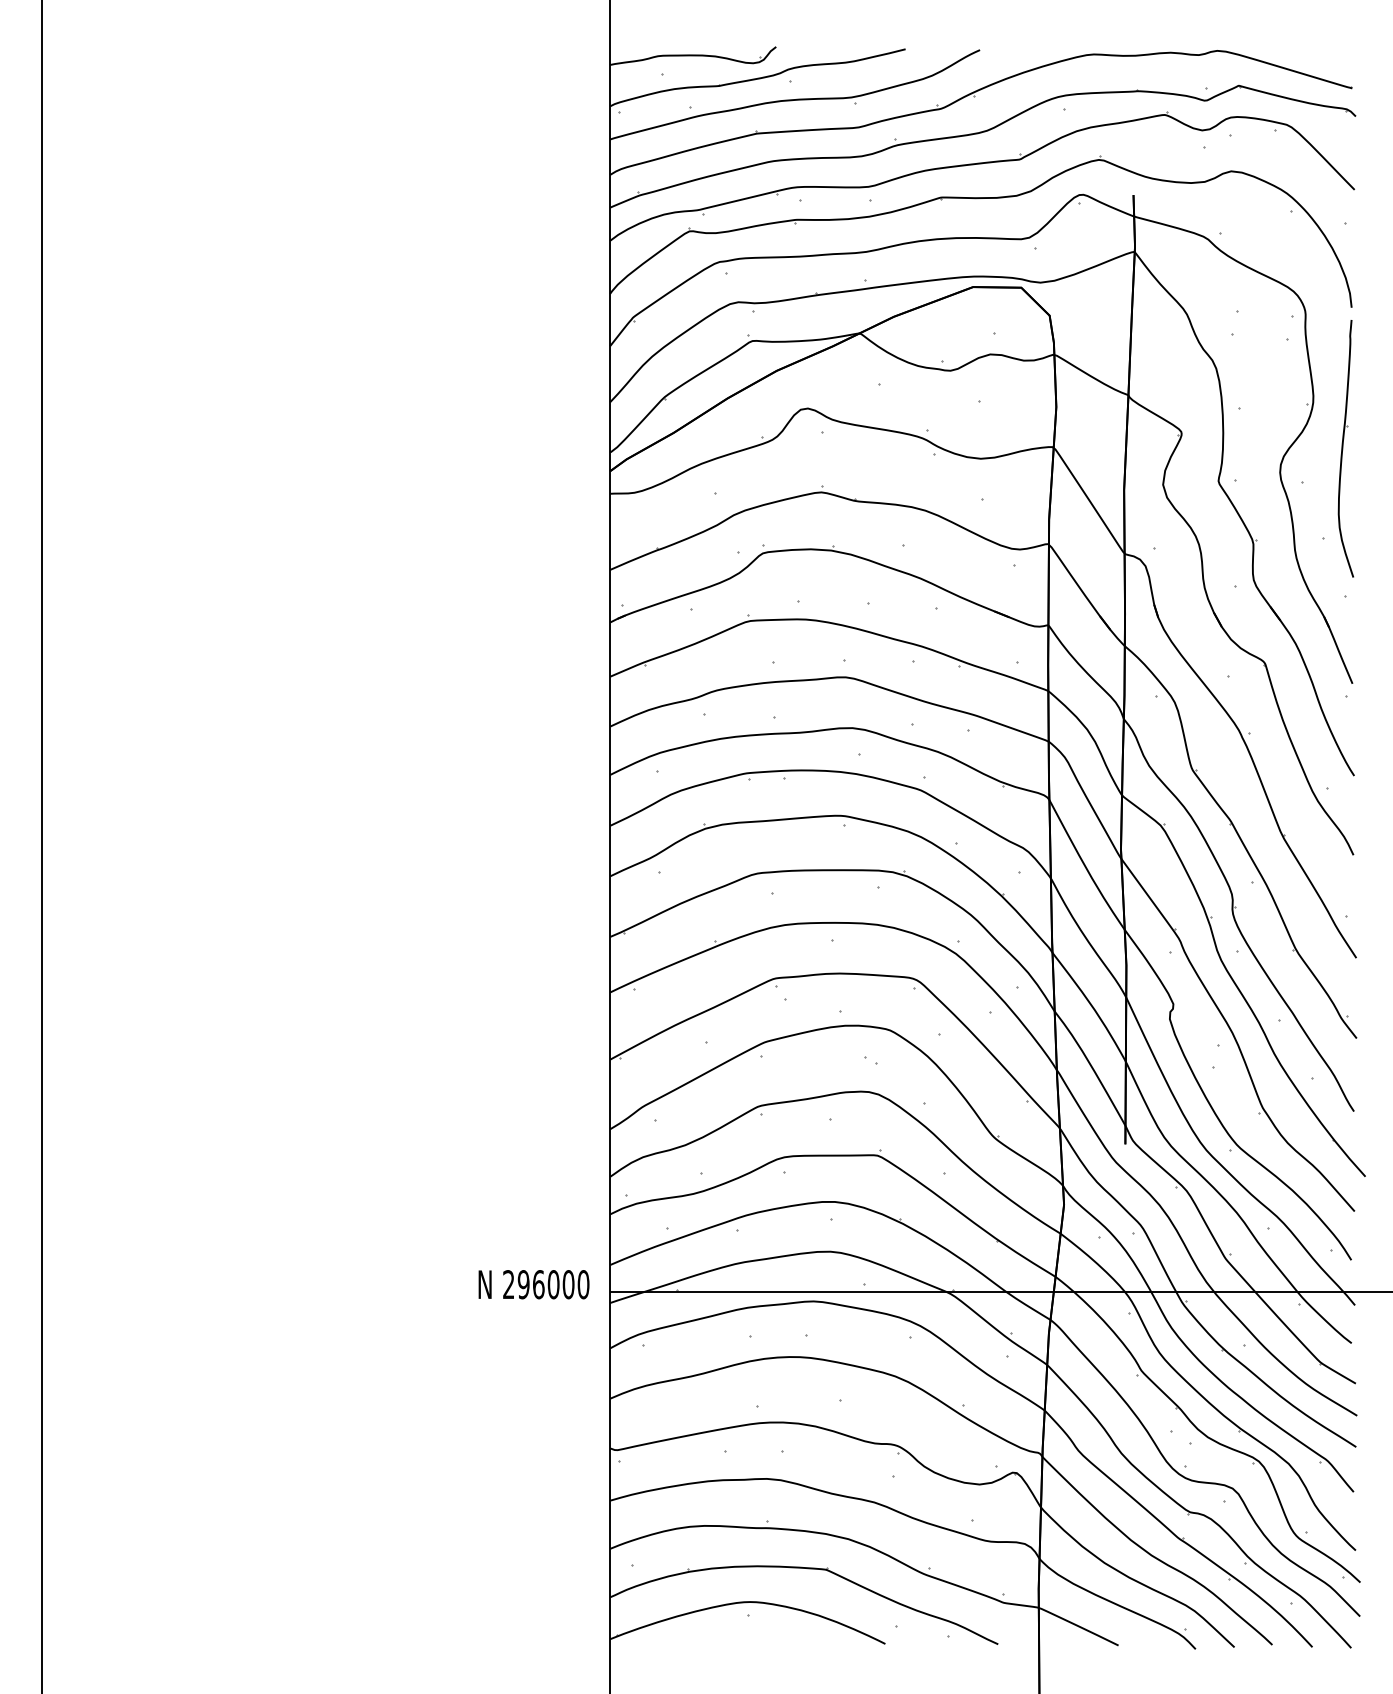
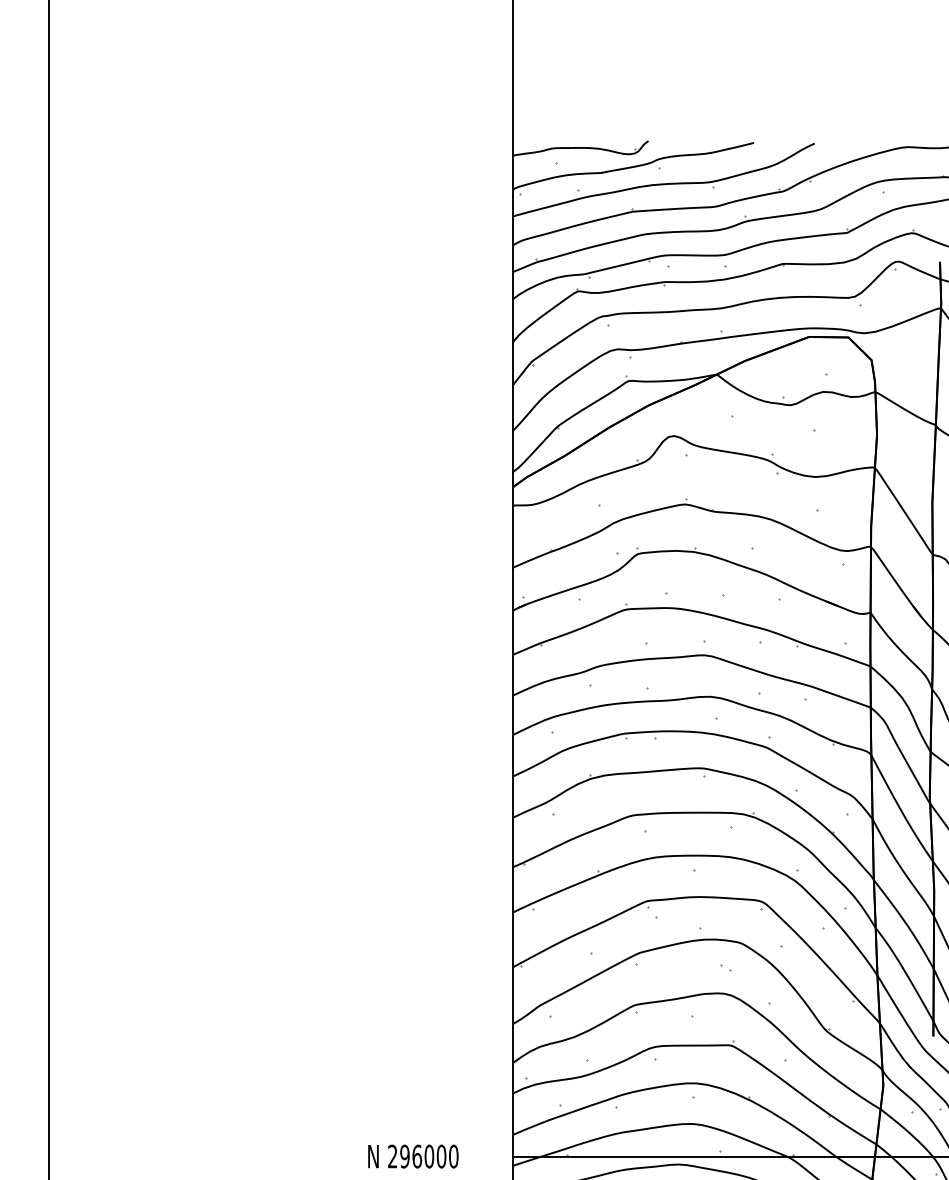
text: (533, 1284) -> (412, 1156), moved

